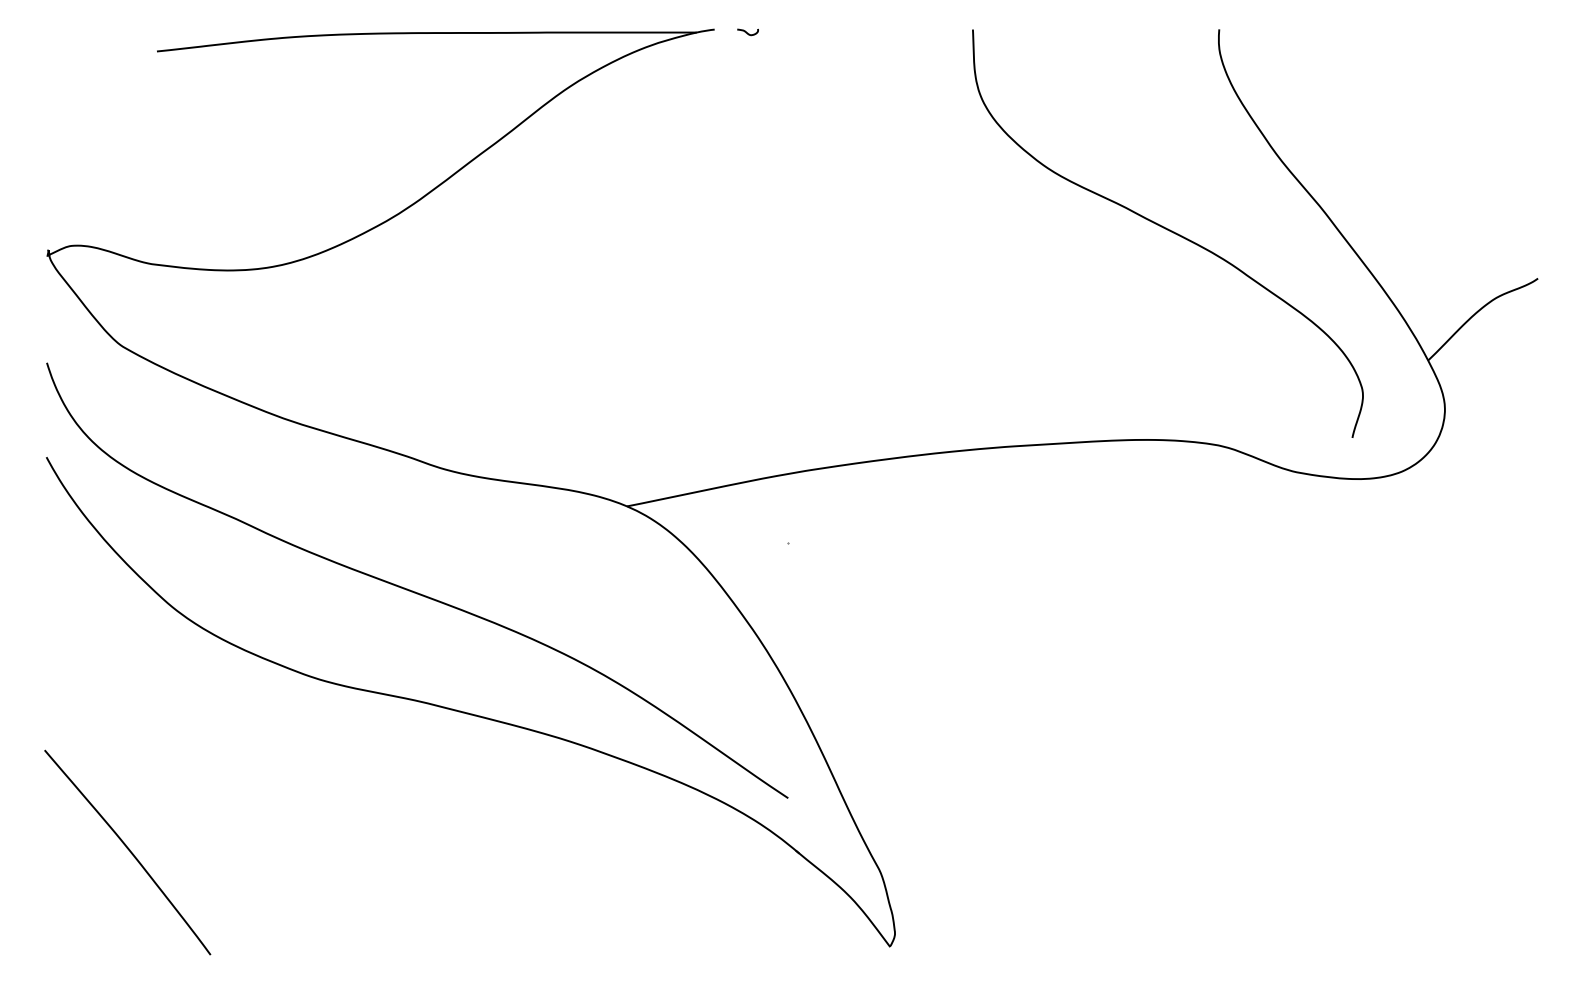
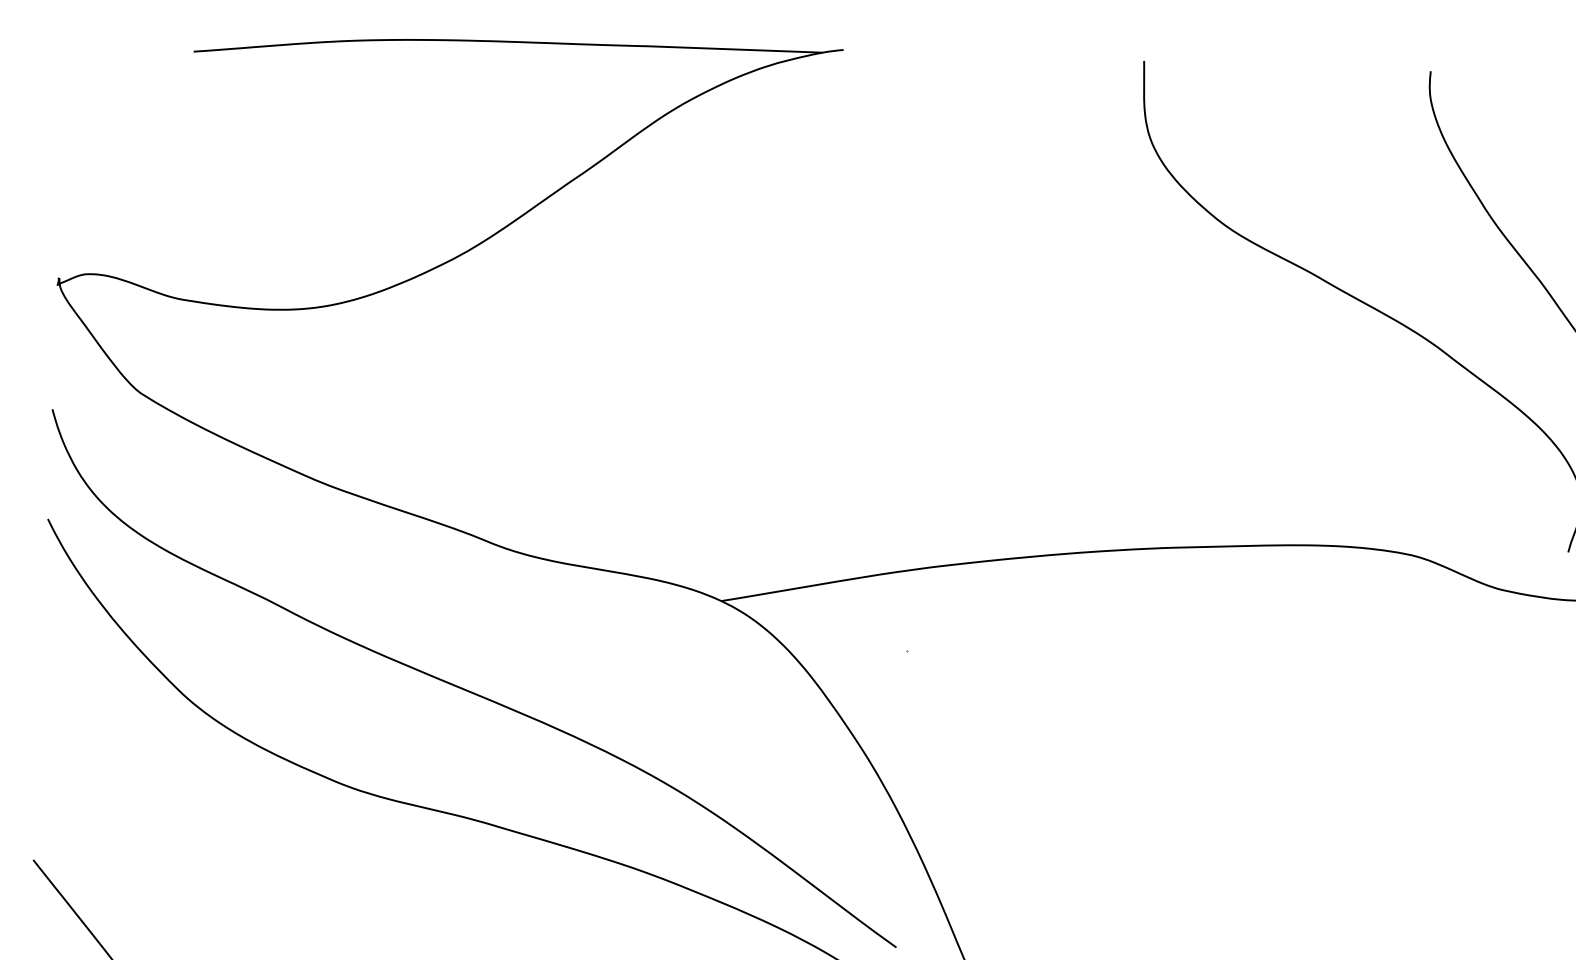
curve: (747, 32) -> (881, 54), removed

